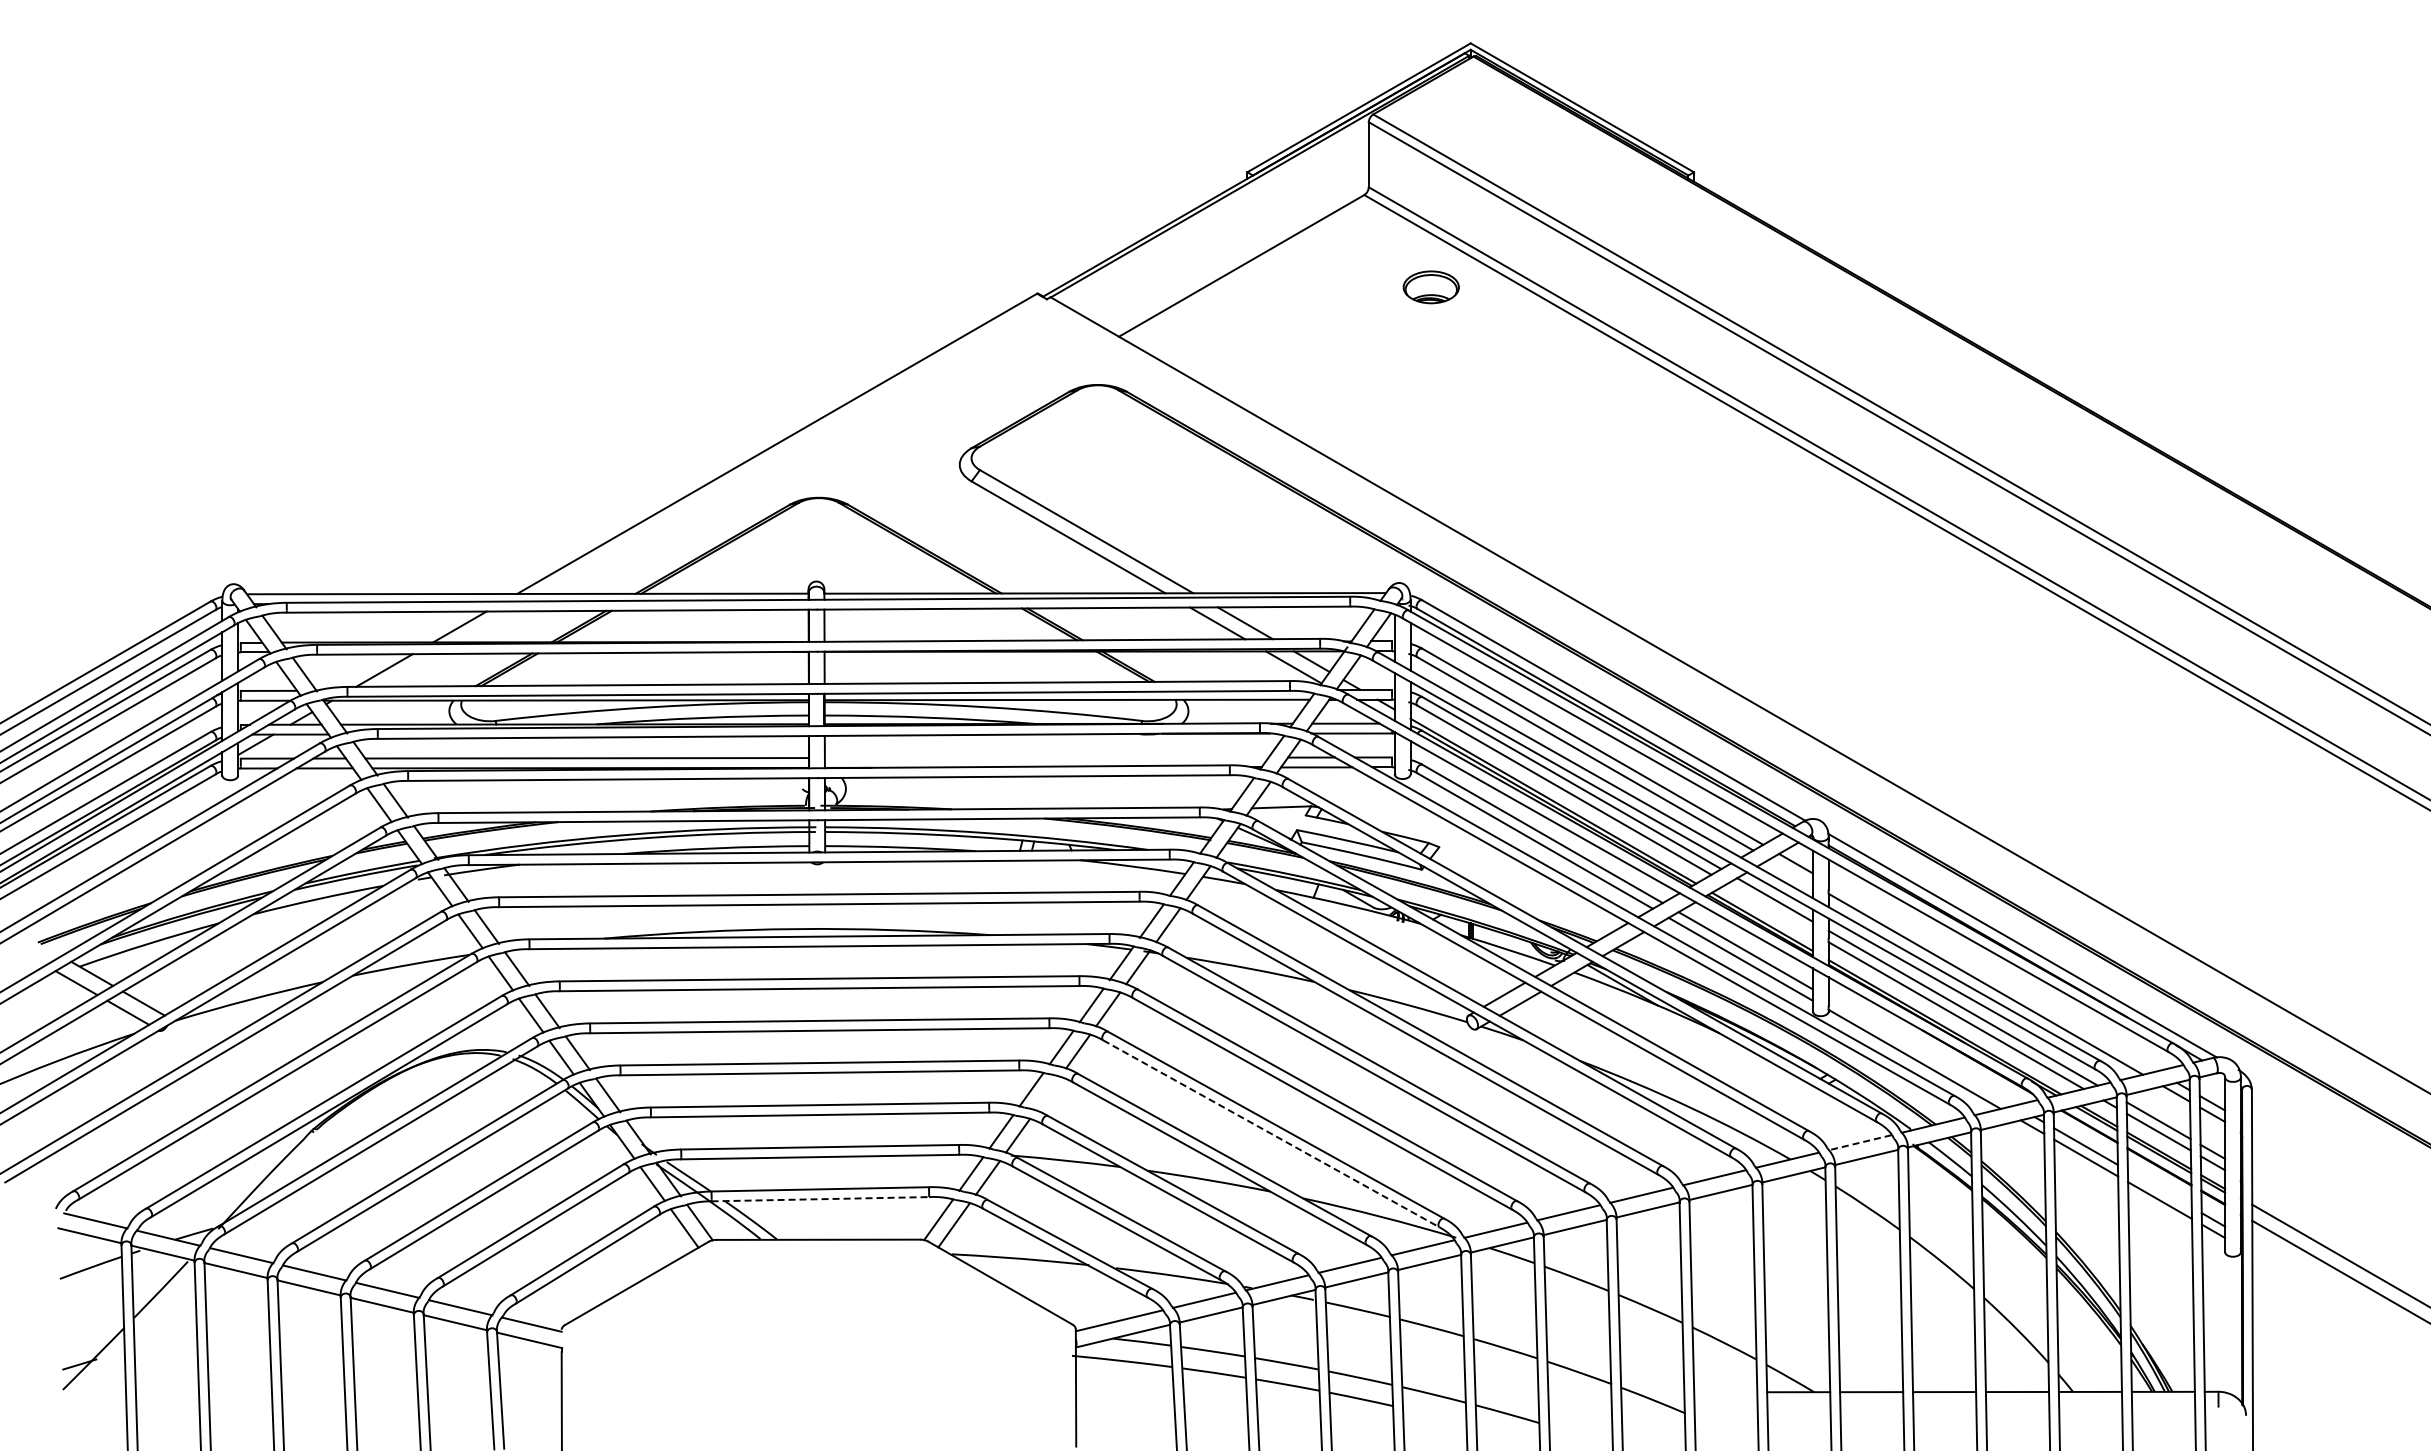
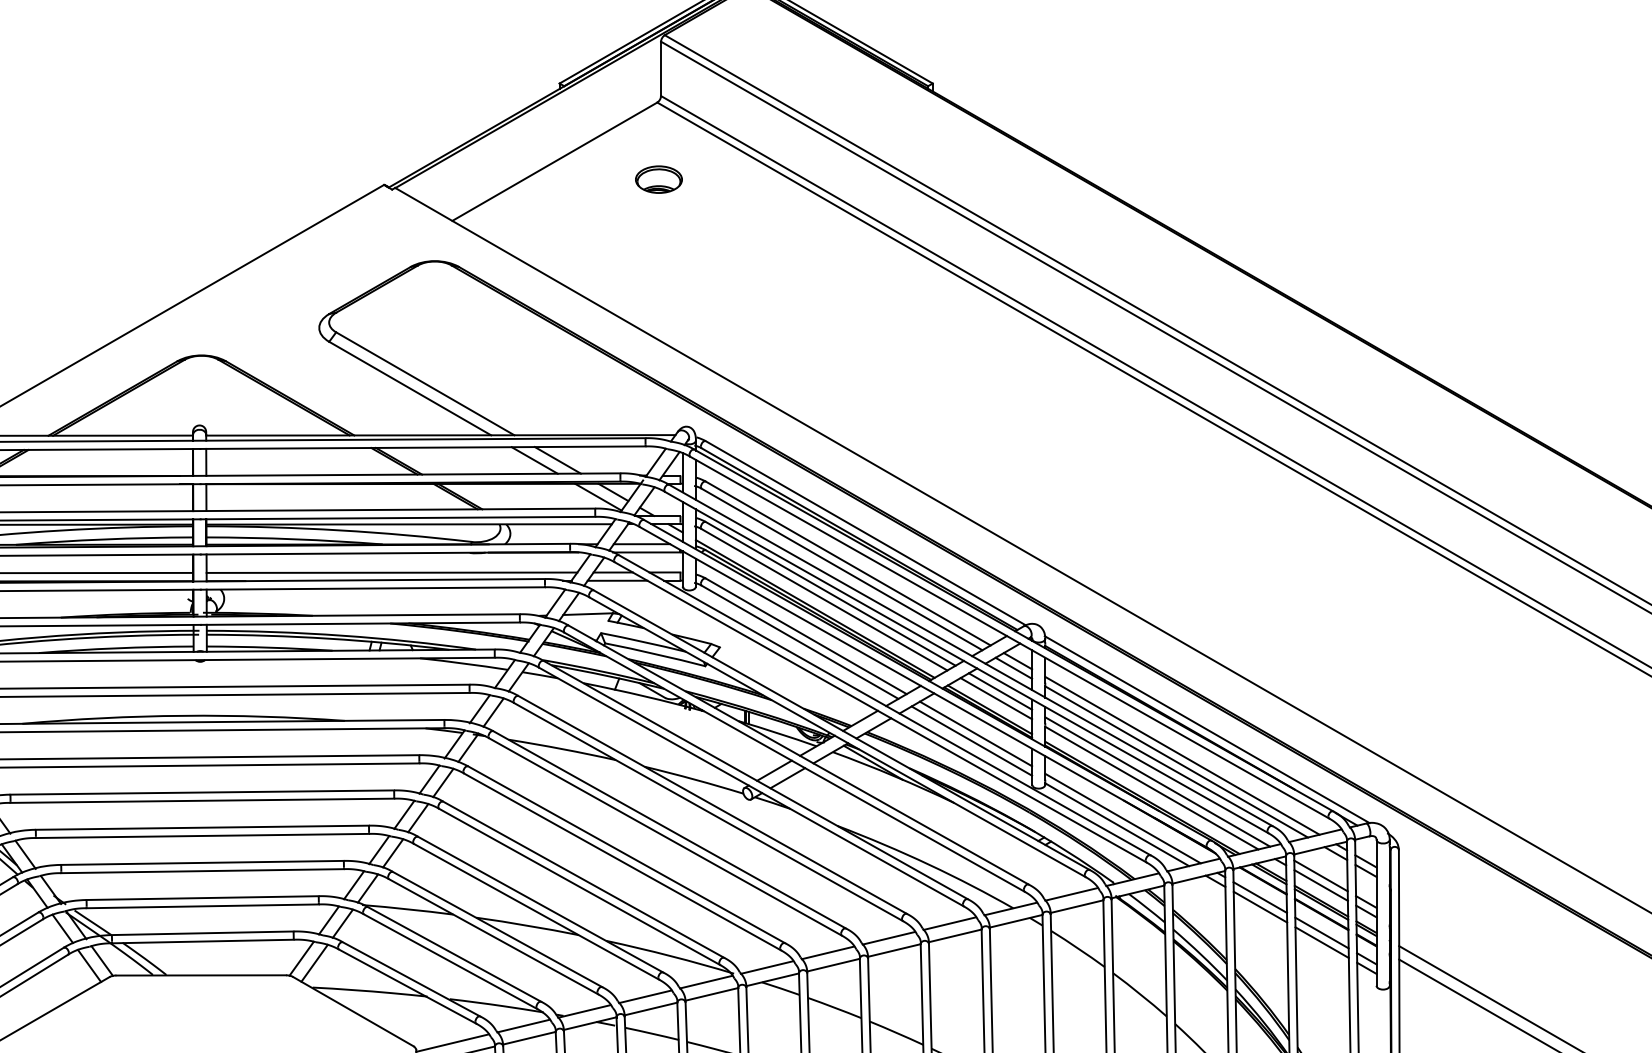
part: (1430, 287) -> (658, 179), moved
line: (1046, 757) -> (391, 572), added
line: (1790, 871) -> (1013, 667), added
line: (1769, 908) -> (995, 698), added
line: (1992, 976) -> (1182, 755), added
line: (1921, 1051) -> (1122, 818), added
line: (1048, 1093) -> (393, 853), added
line: (1271, 1134) -> (579, 887), dashed -> solid
line: (1859, 1142) -> (1071, 894), dashed -> solid
line: (2159, 1188) -> (1321, 932), added
line: (820, 1199) -> (202, 941), dashed -> solid

